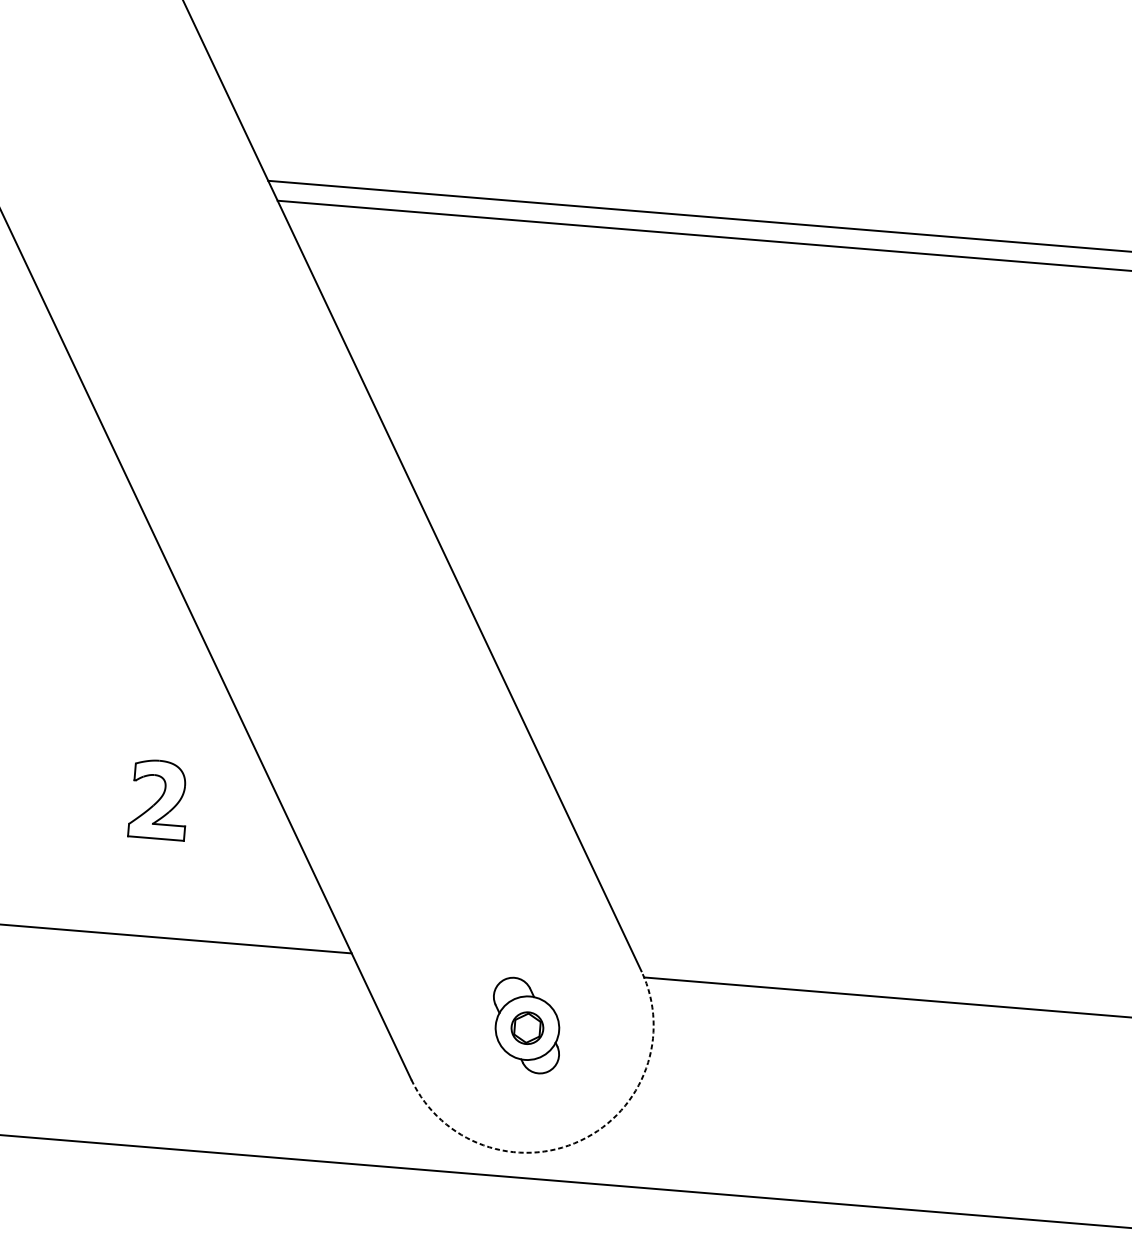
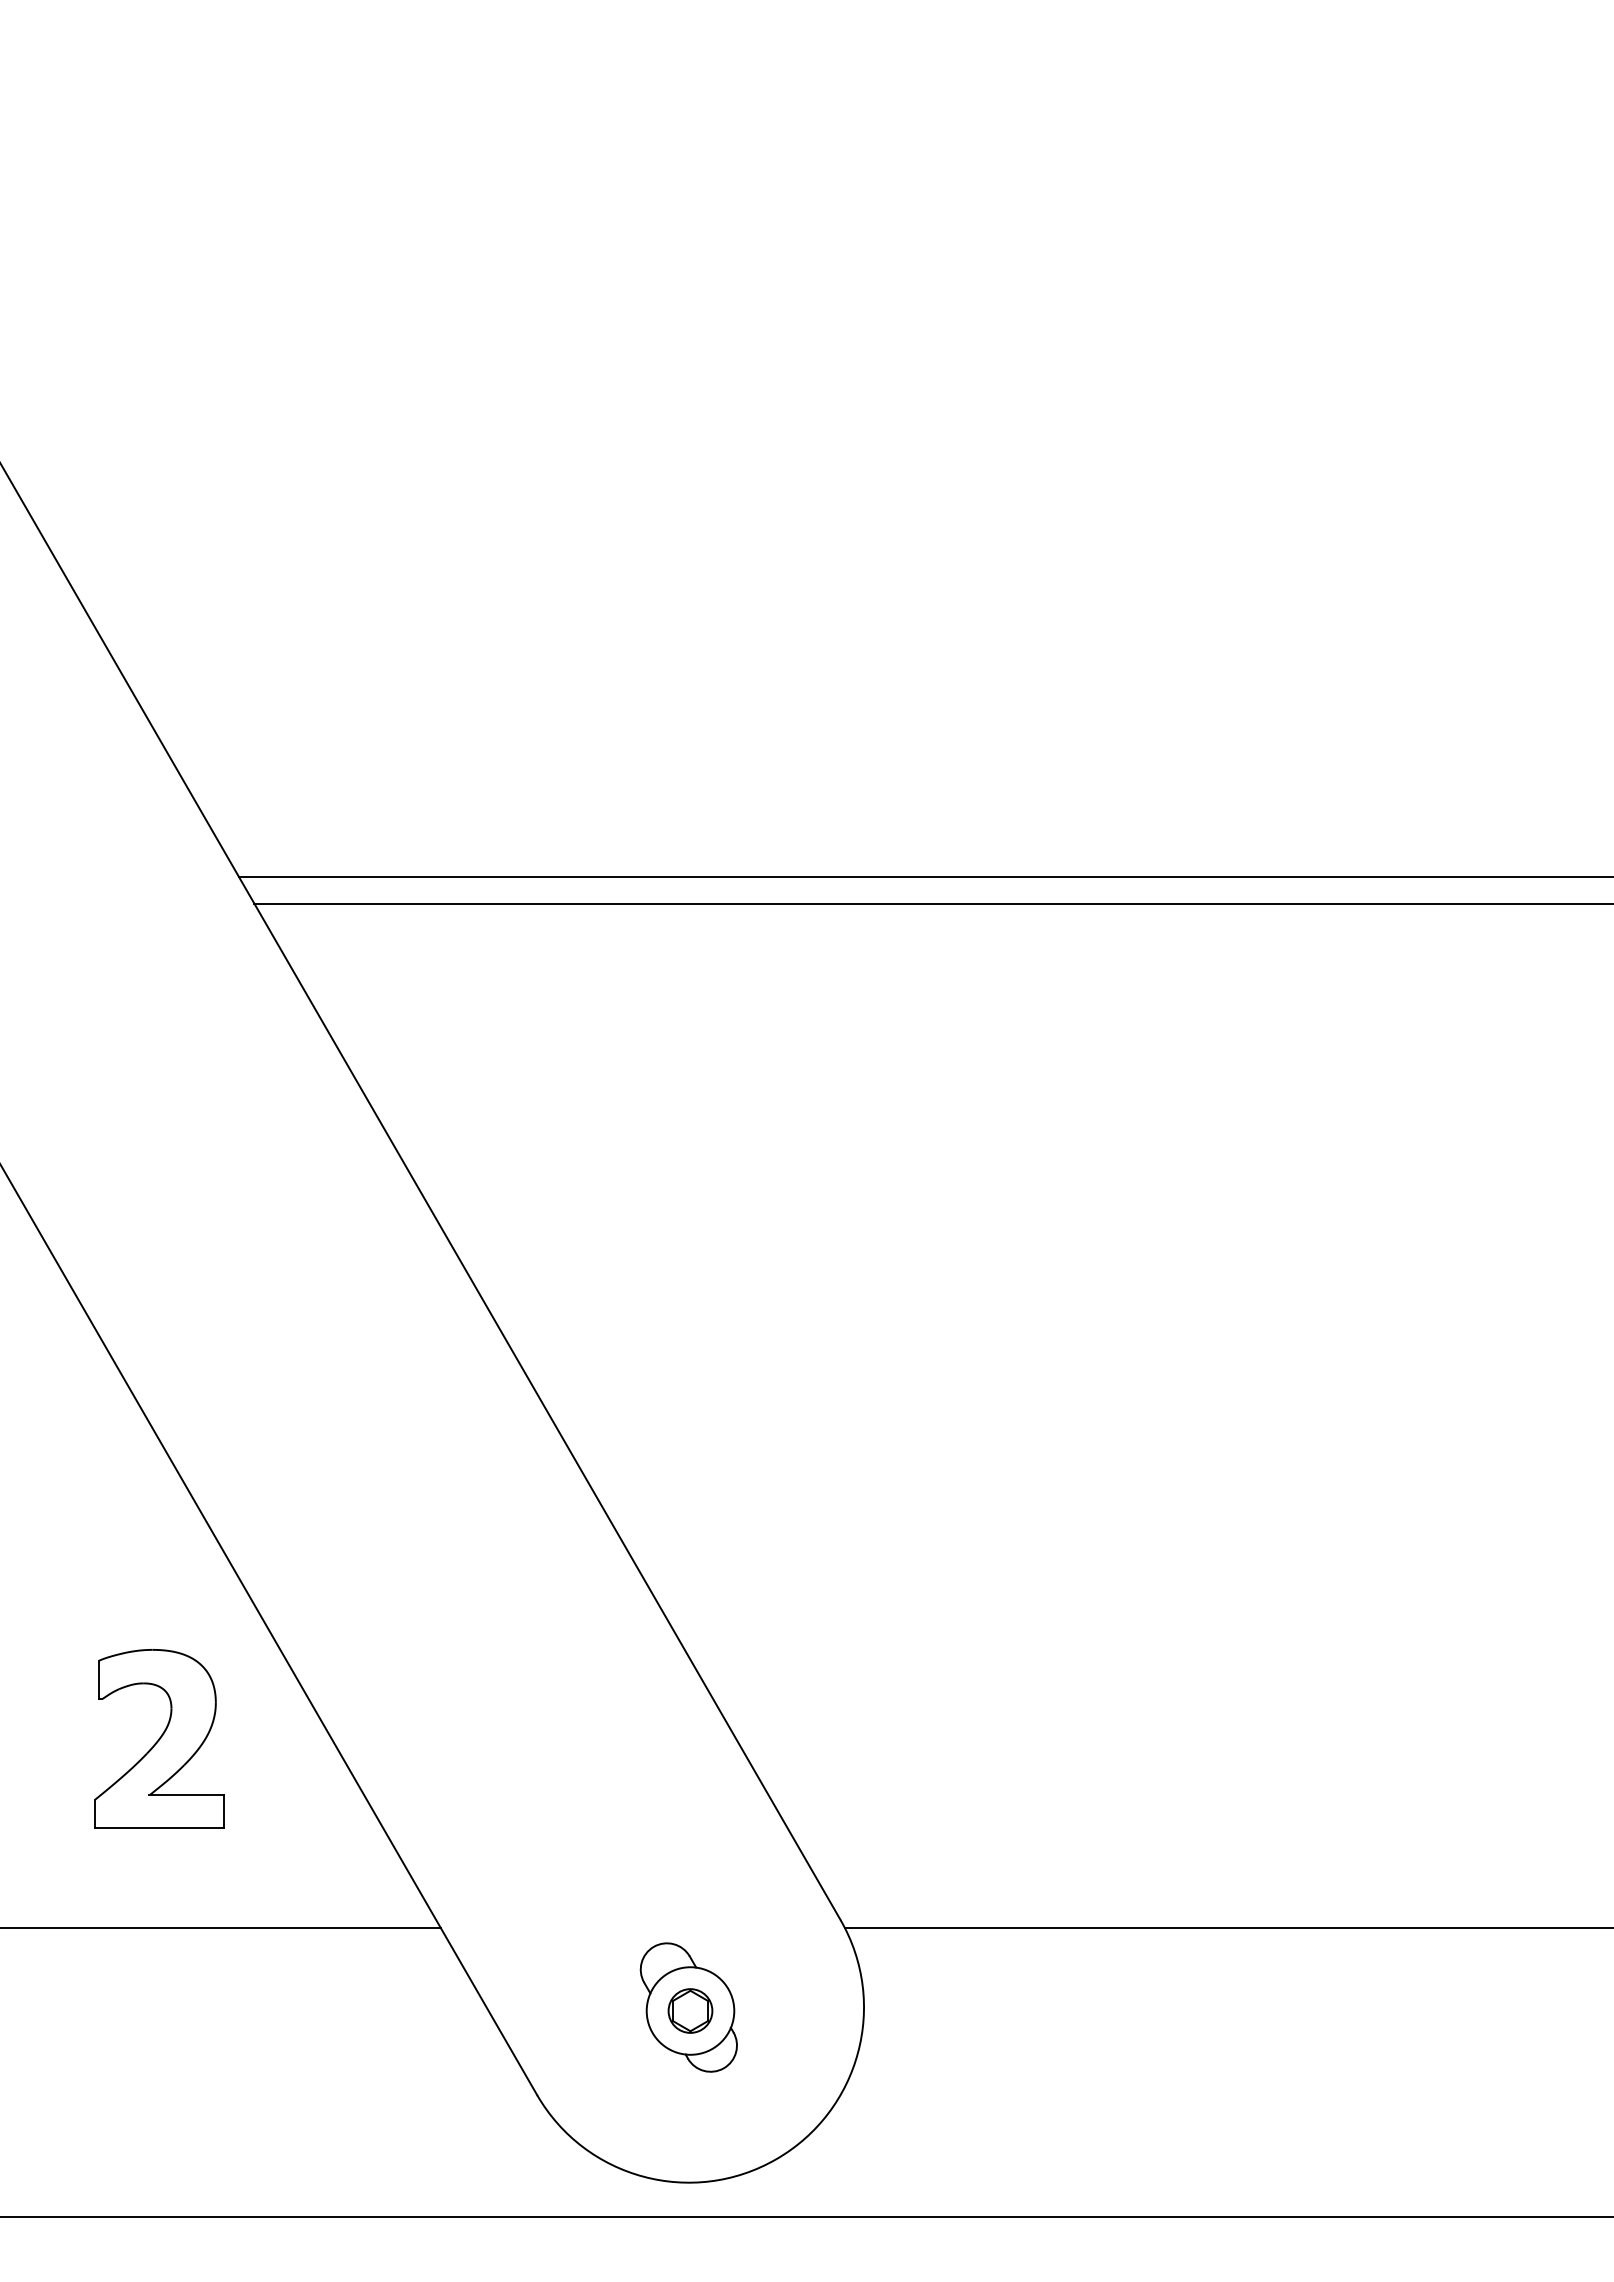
part: (159, 799) -> (159, 1738), size x1.67
arc: (580, 1140) -> (776, 2159), dashed -> solid

